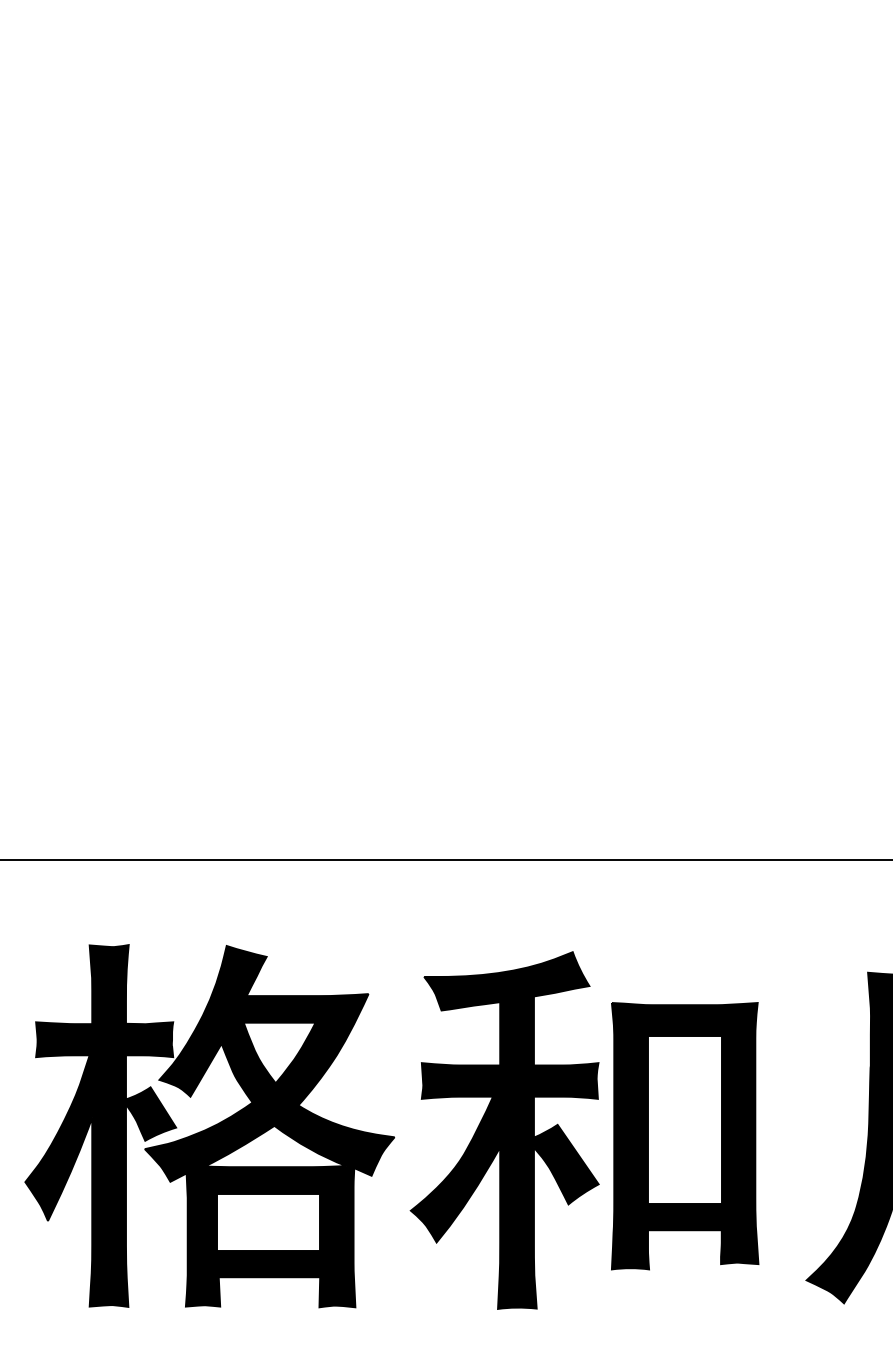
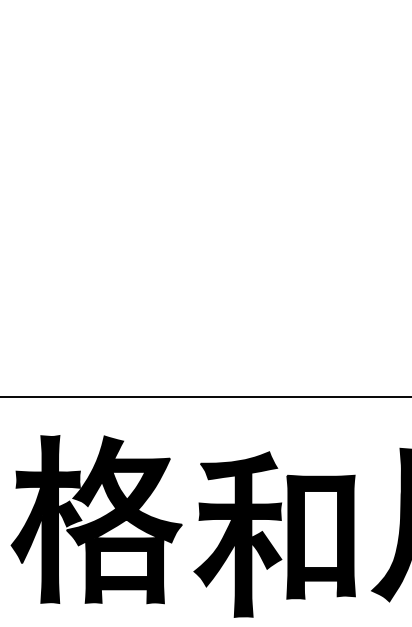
part: (568, 1136) -> (267, 537), moved

